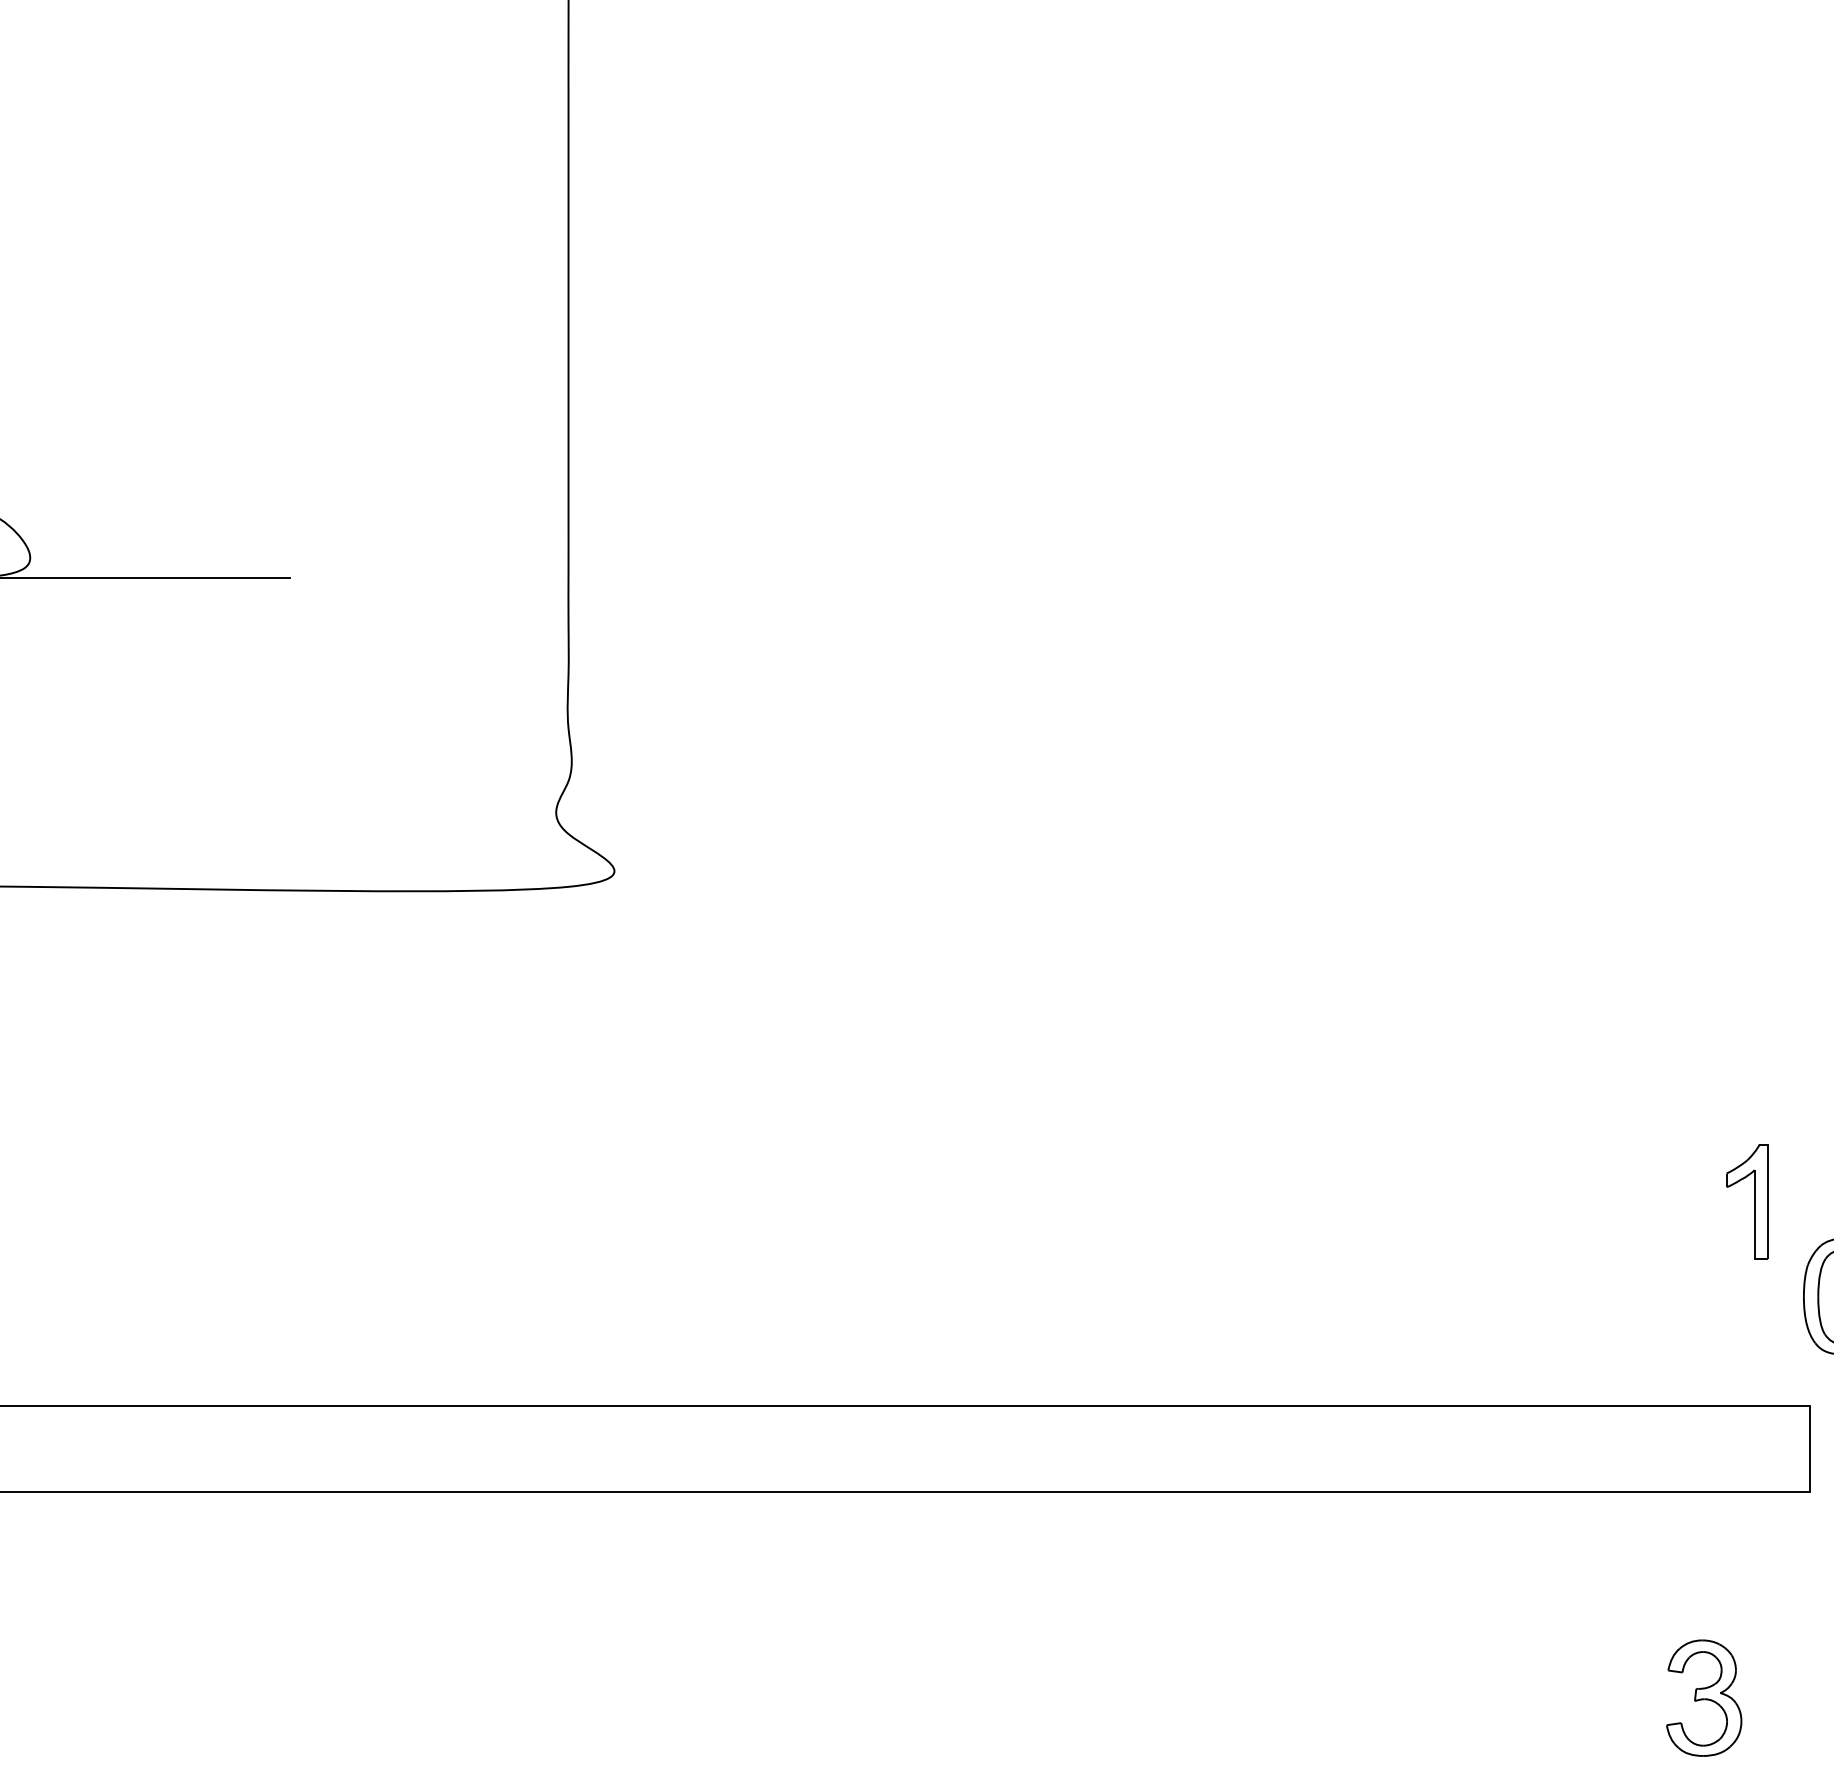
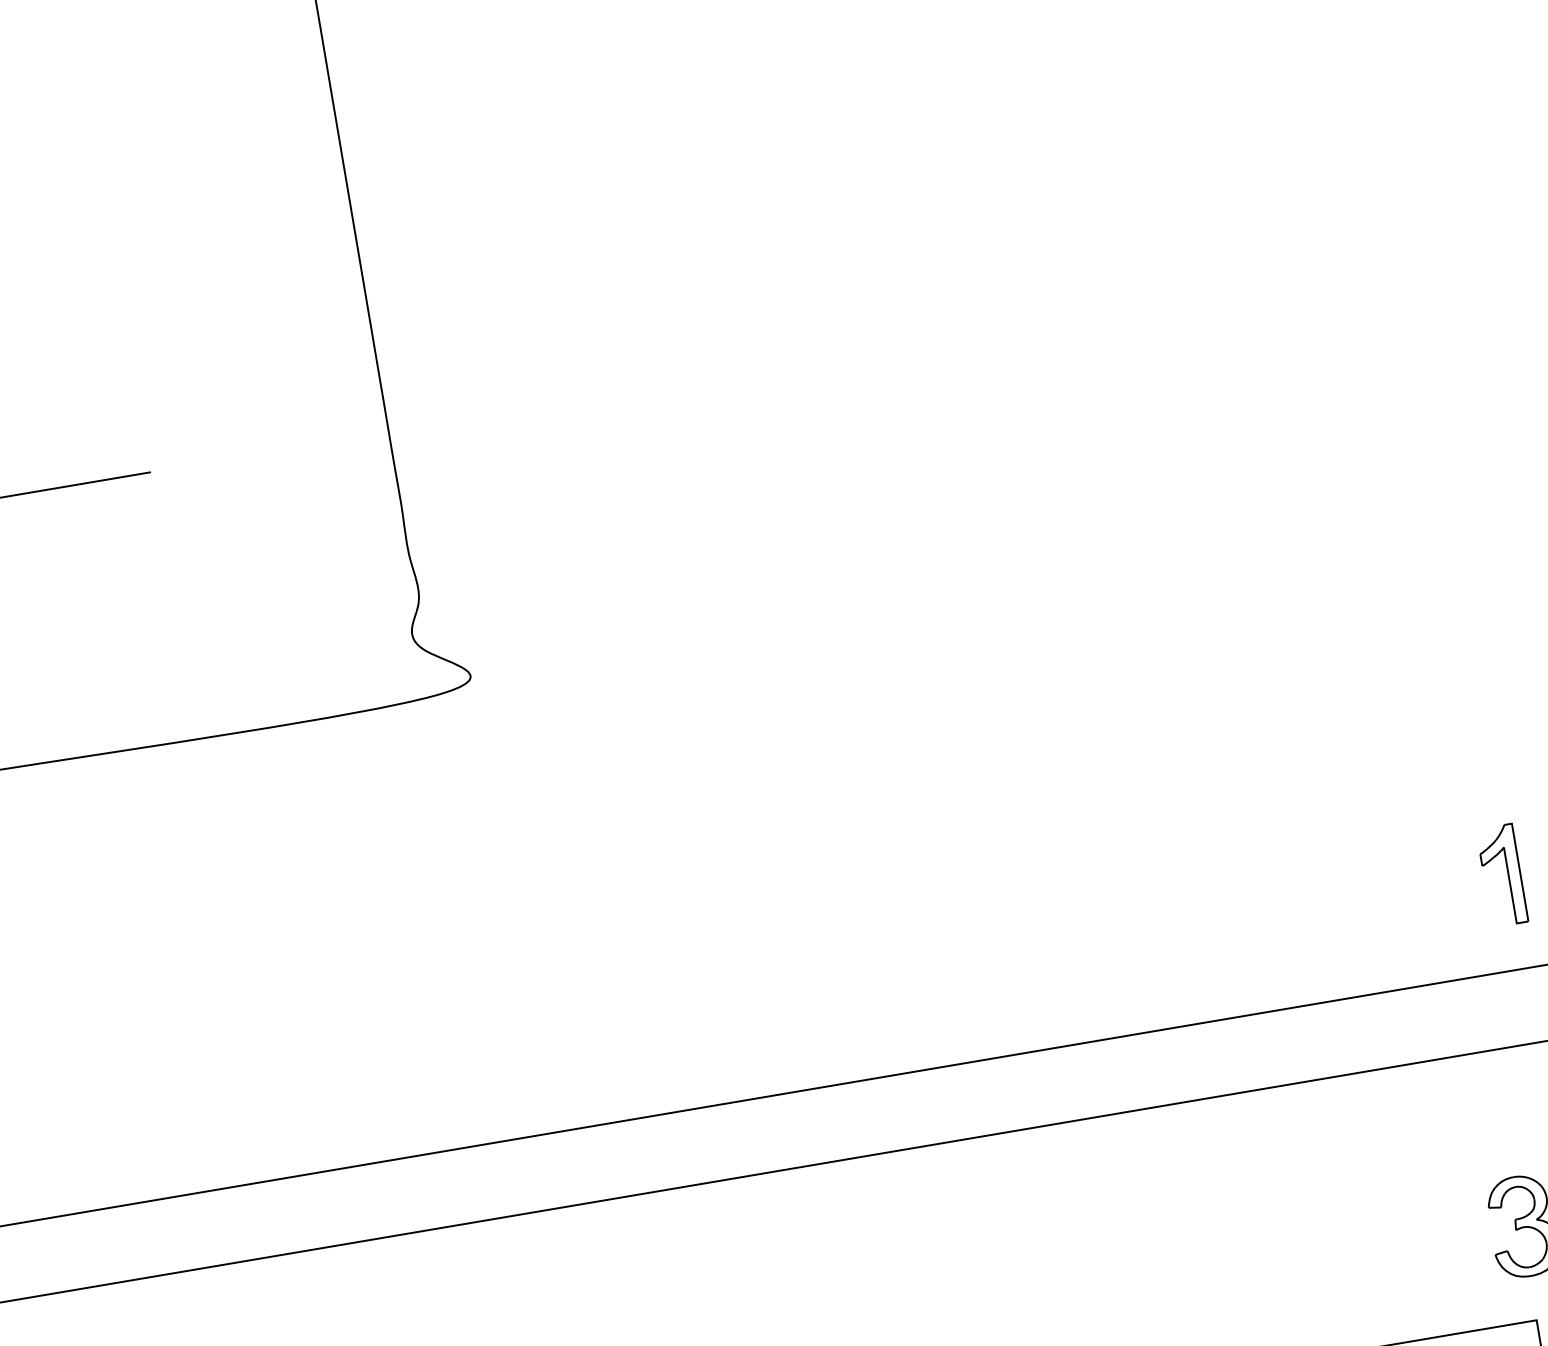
part: (1754, 1201) -> (1508, 874), moved

